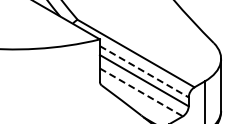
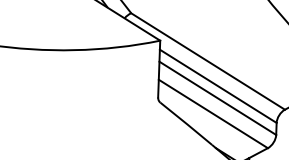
line: (144, 72) -> (218, 87), dashed -> solid
line: (141, 92) -> (213, 114), dashed -> solid

